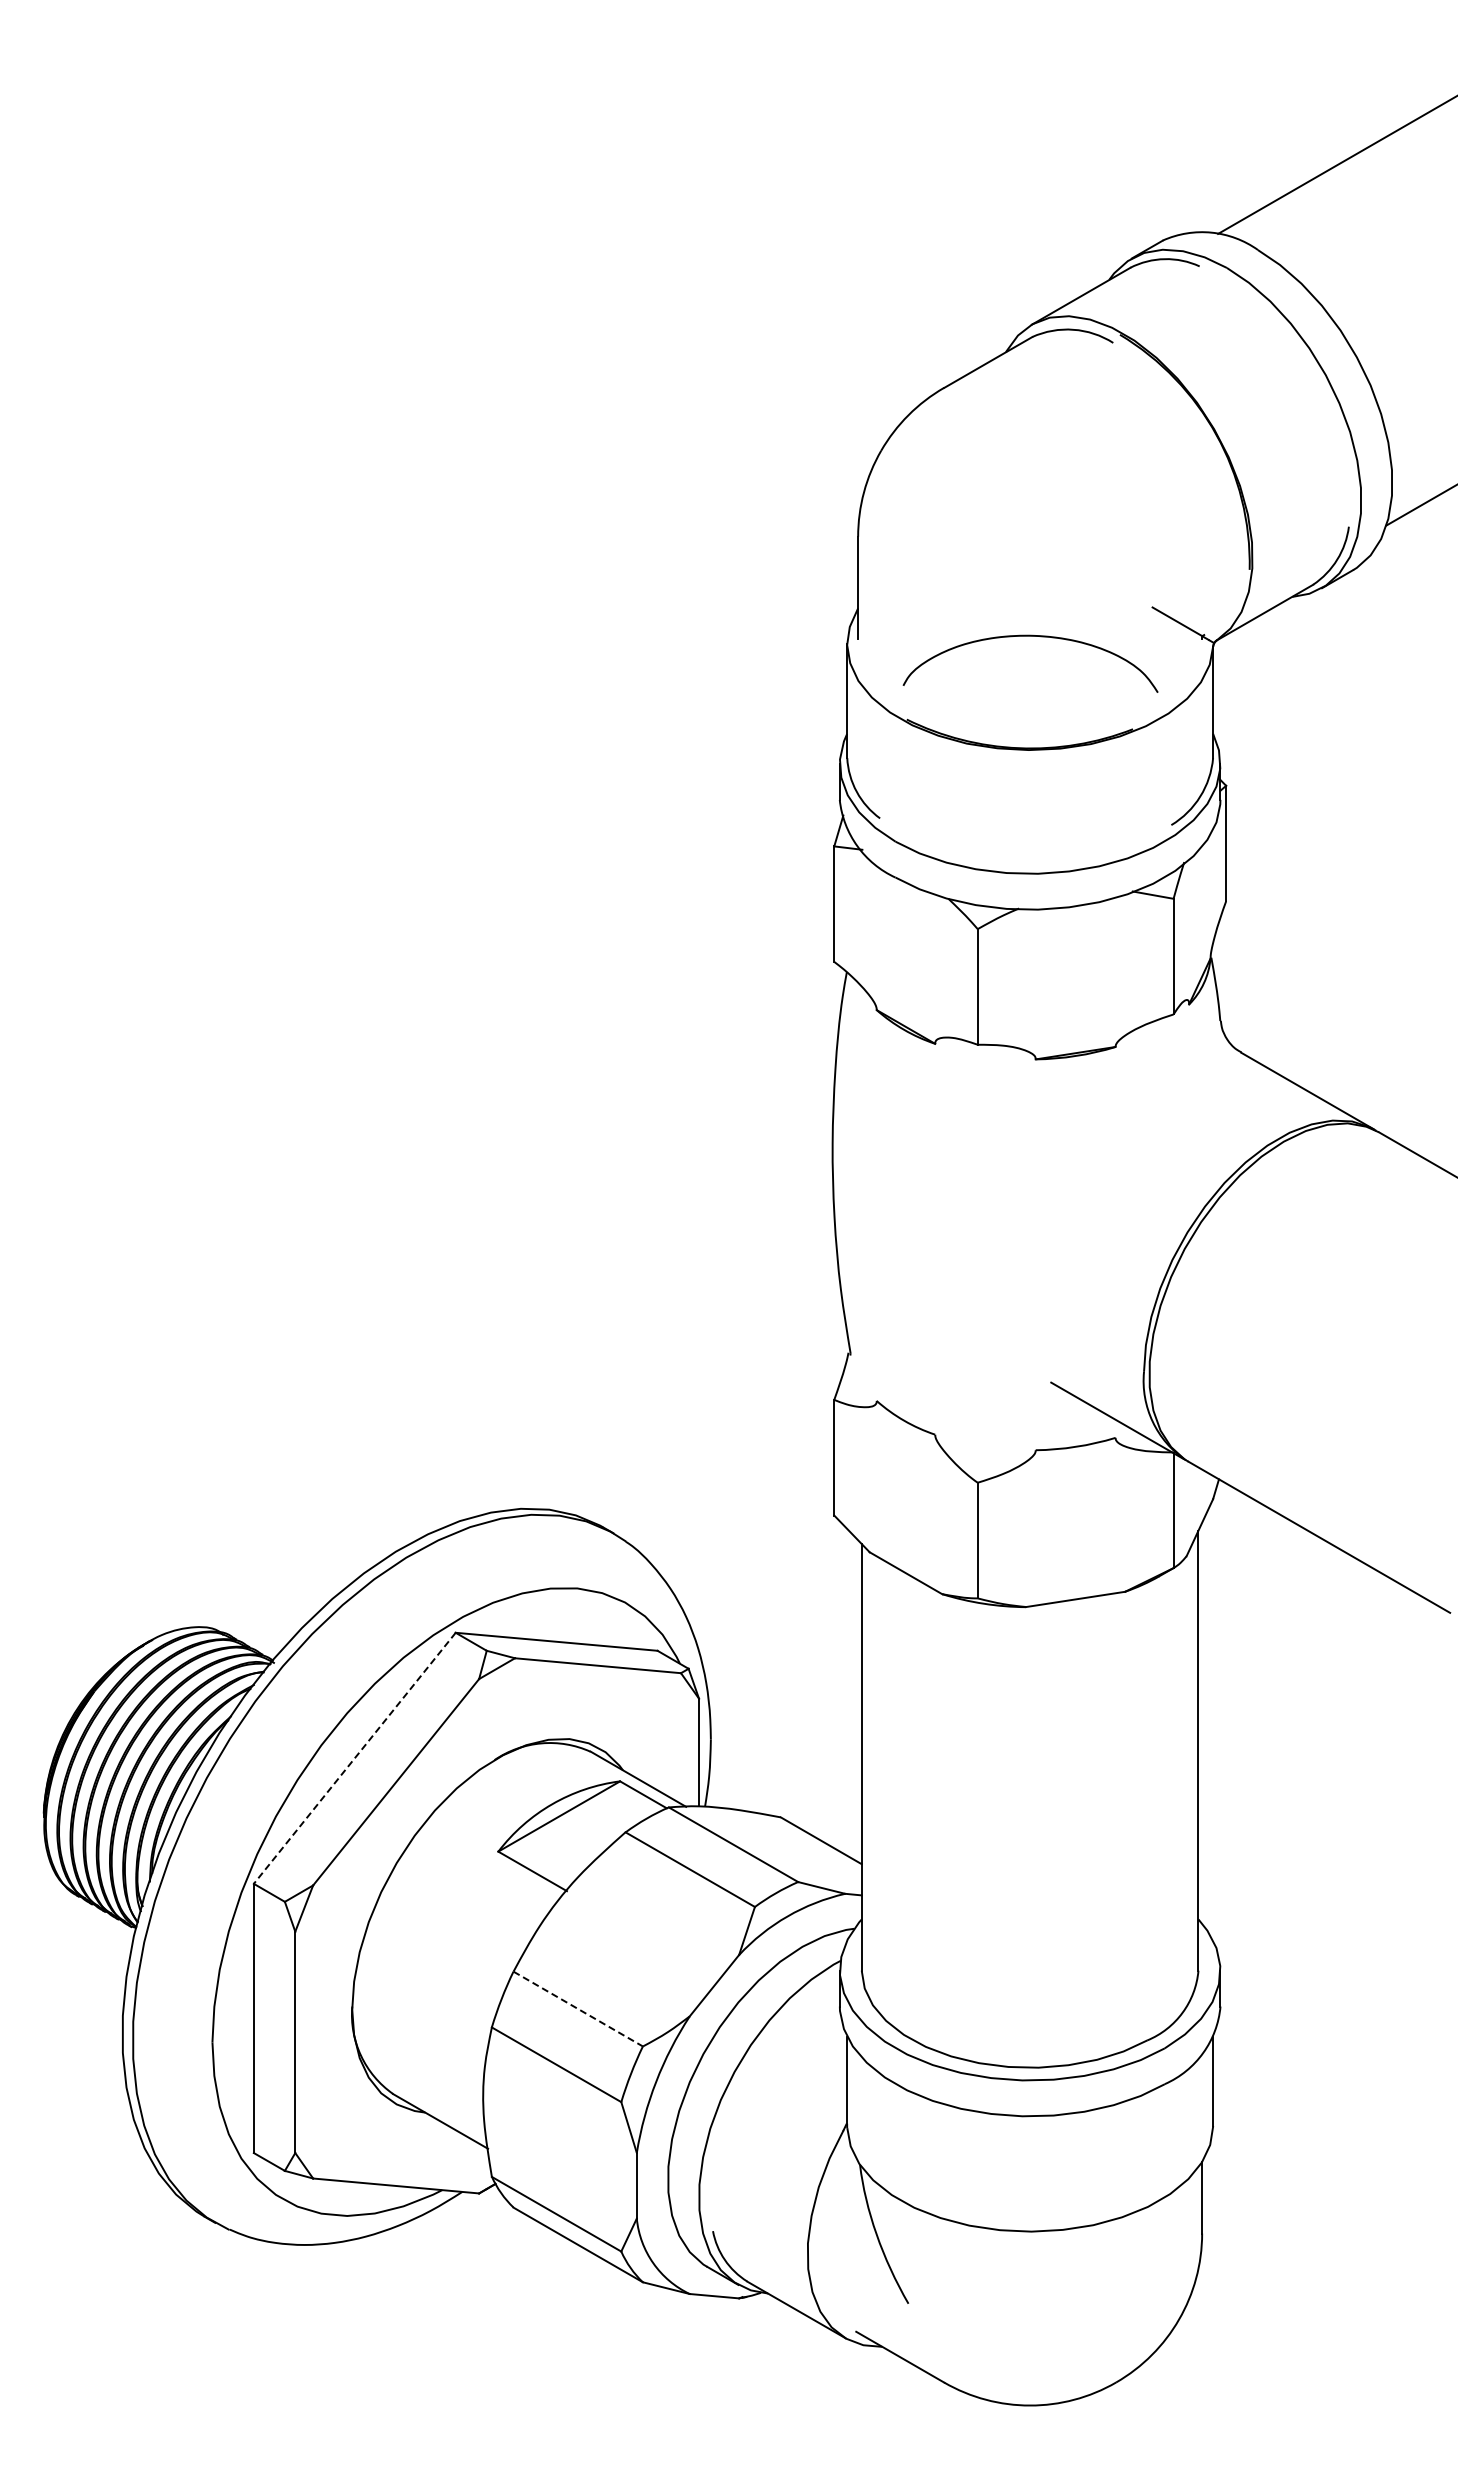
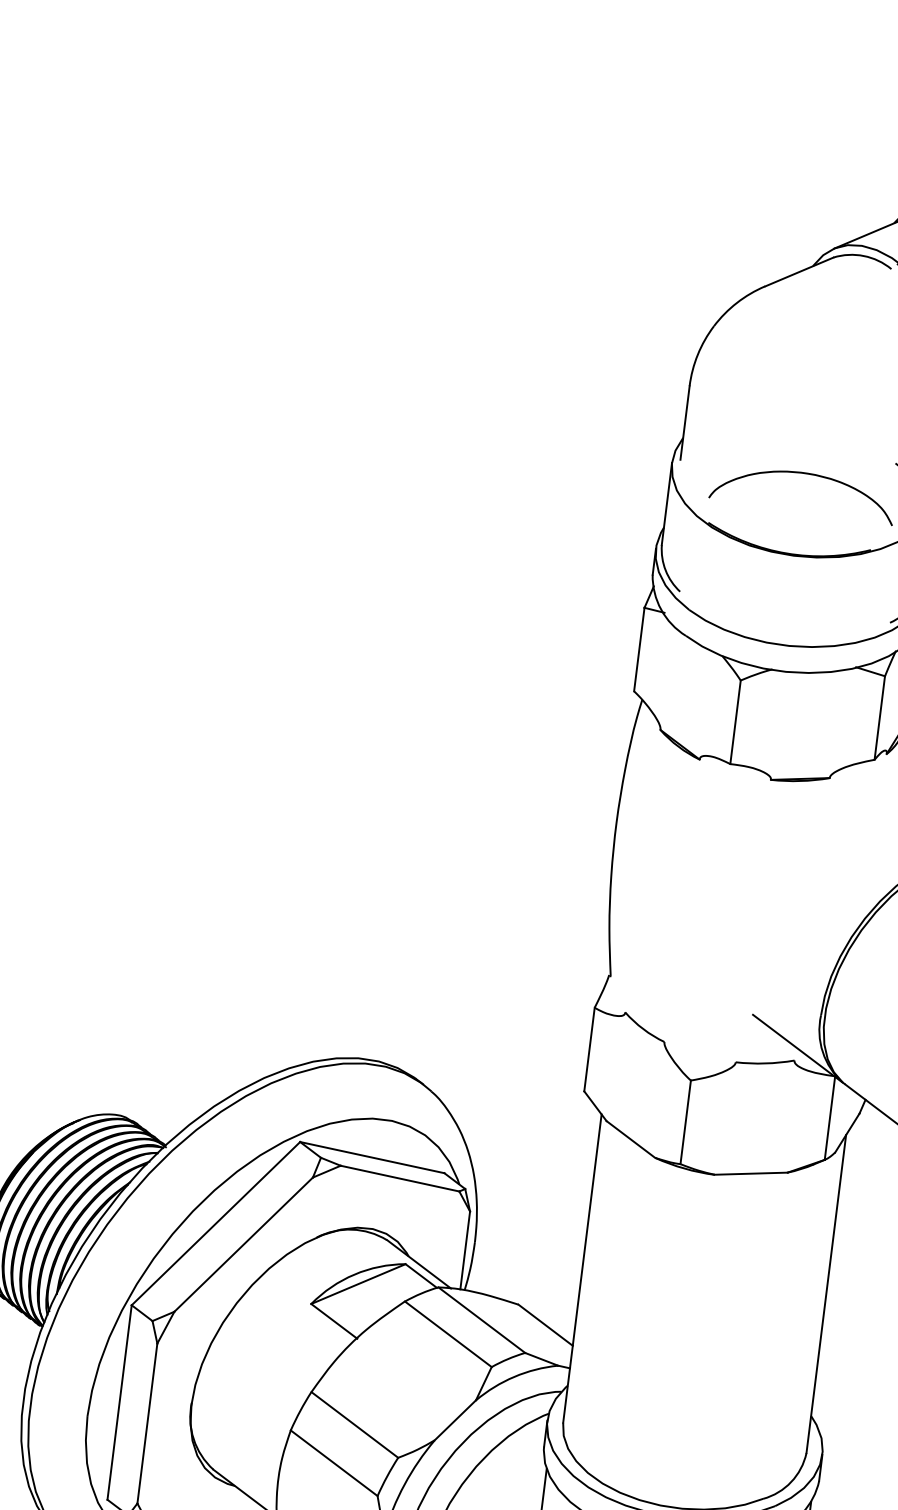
line: (354, 1758) -> (215, 1223), dashed -> solid
line: (578, 2009) -> (355, 1425), dashed -> solid

